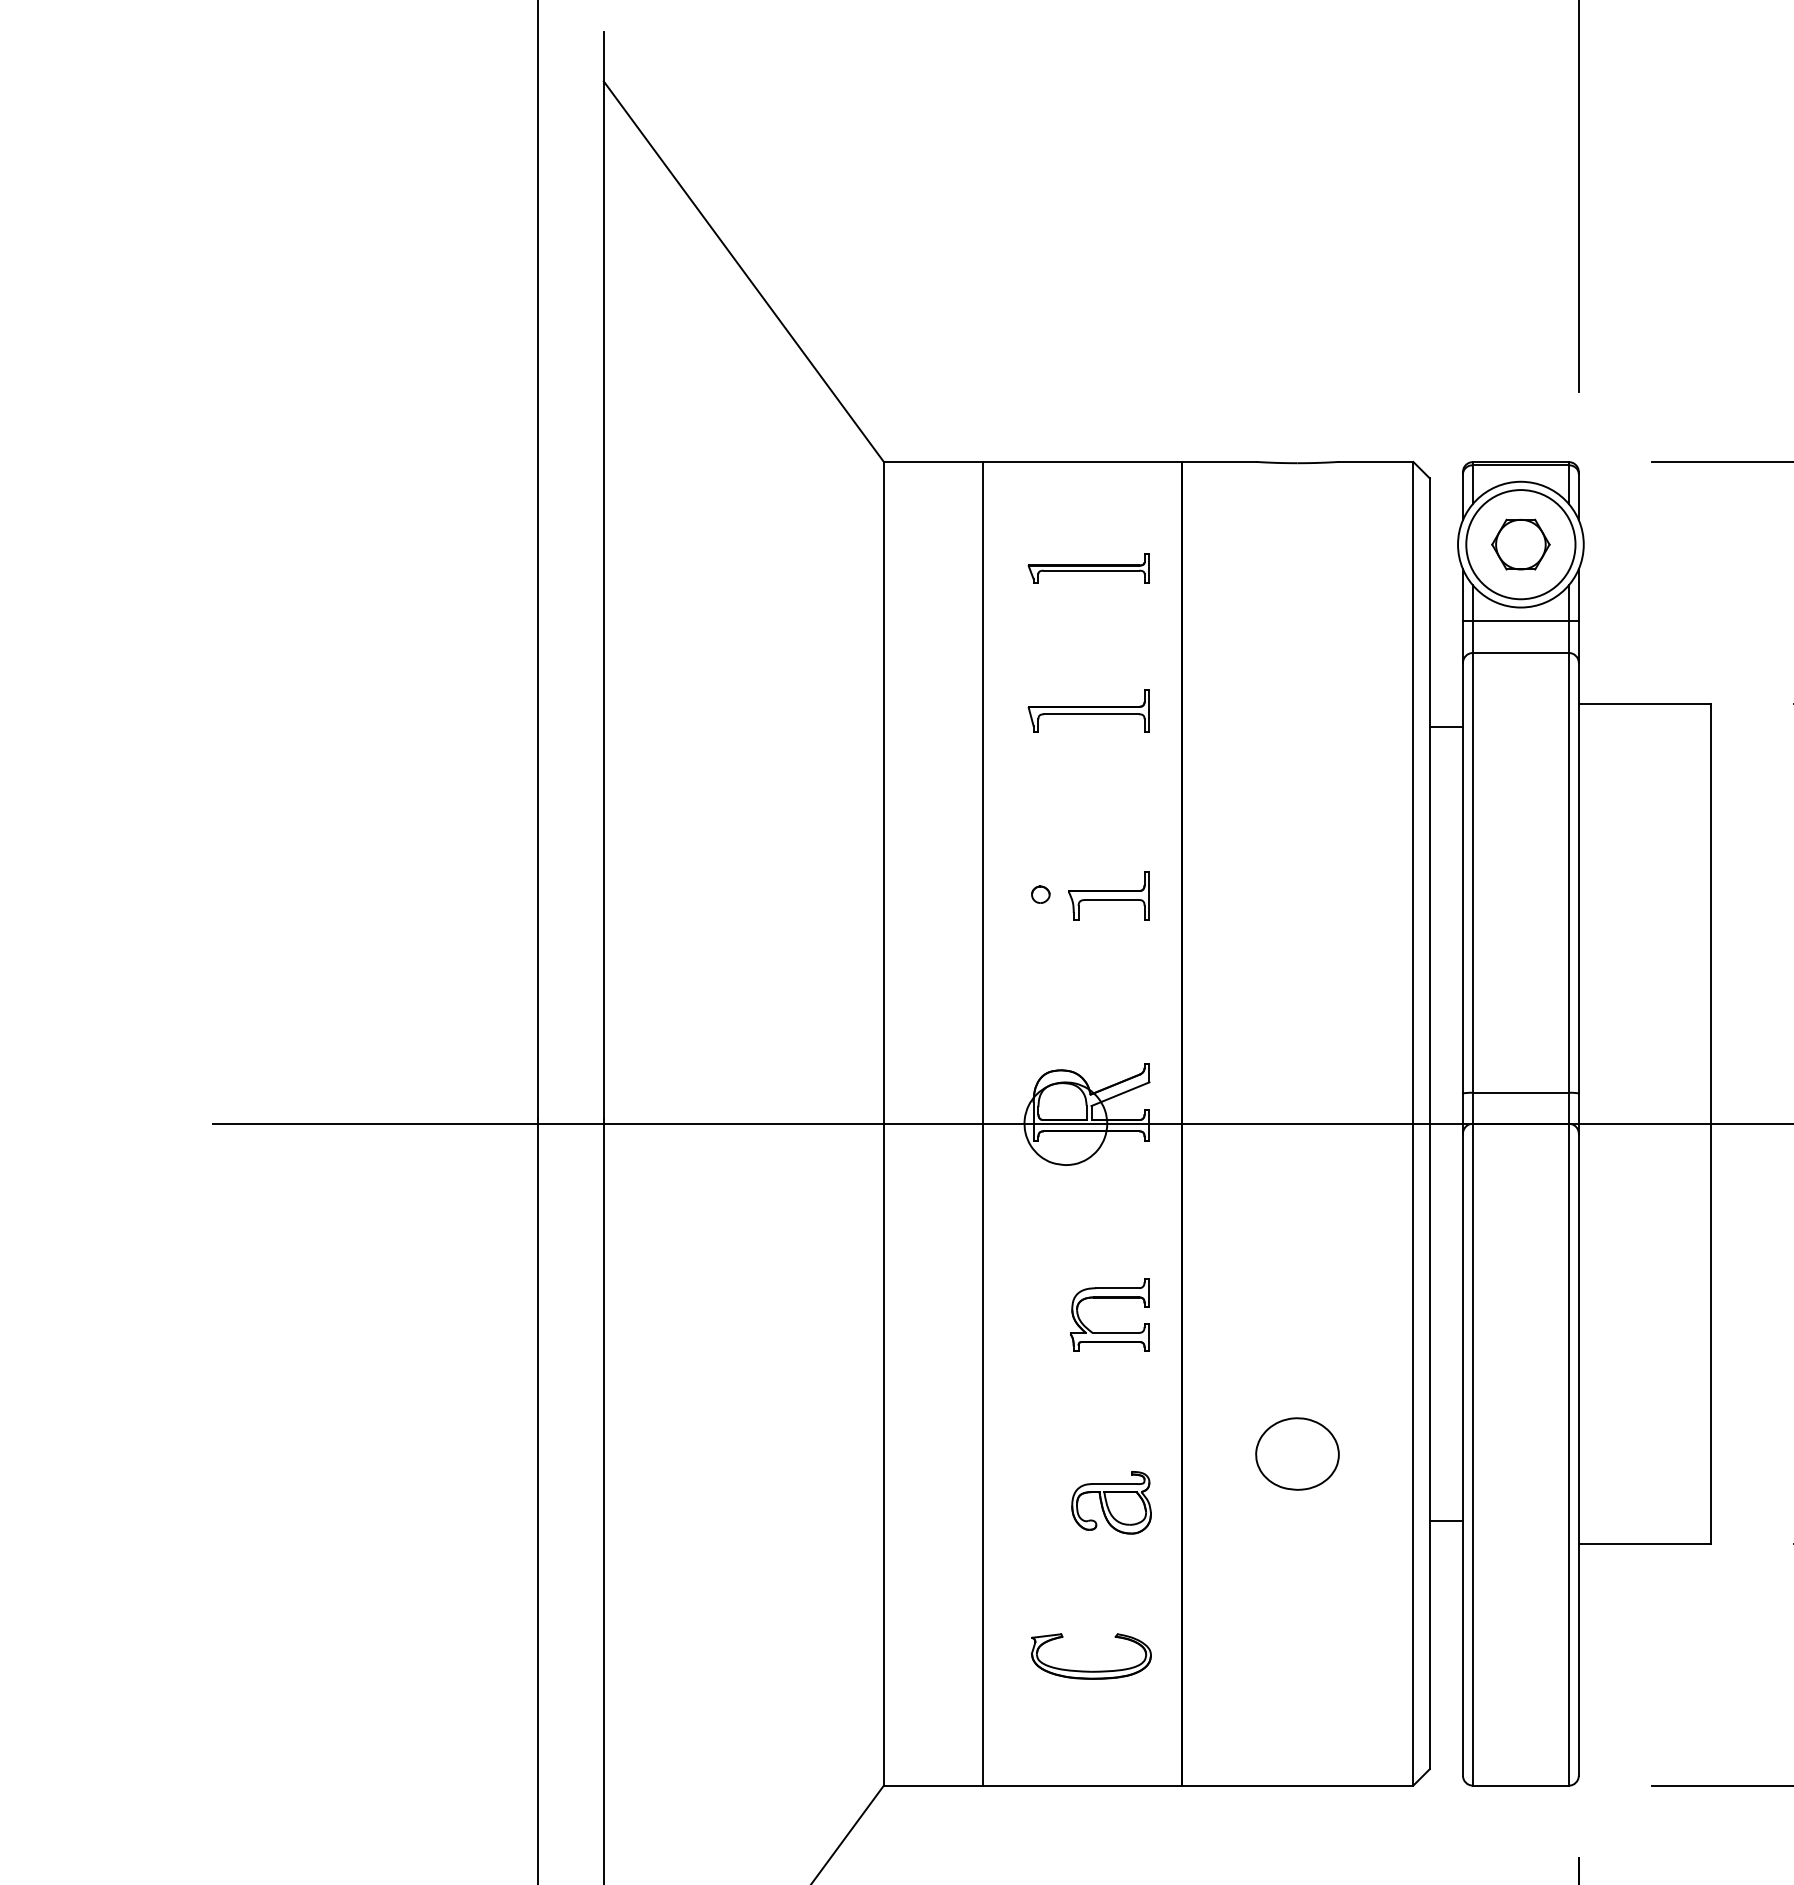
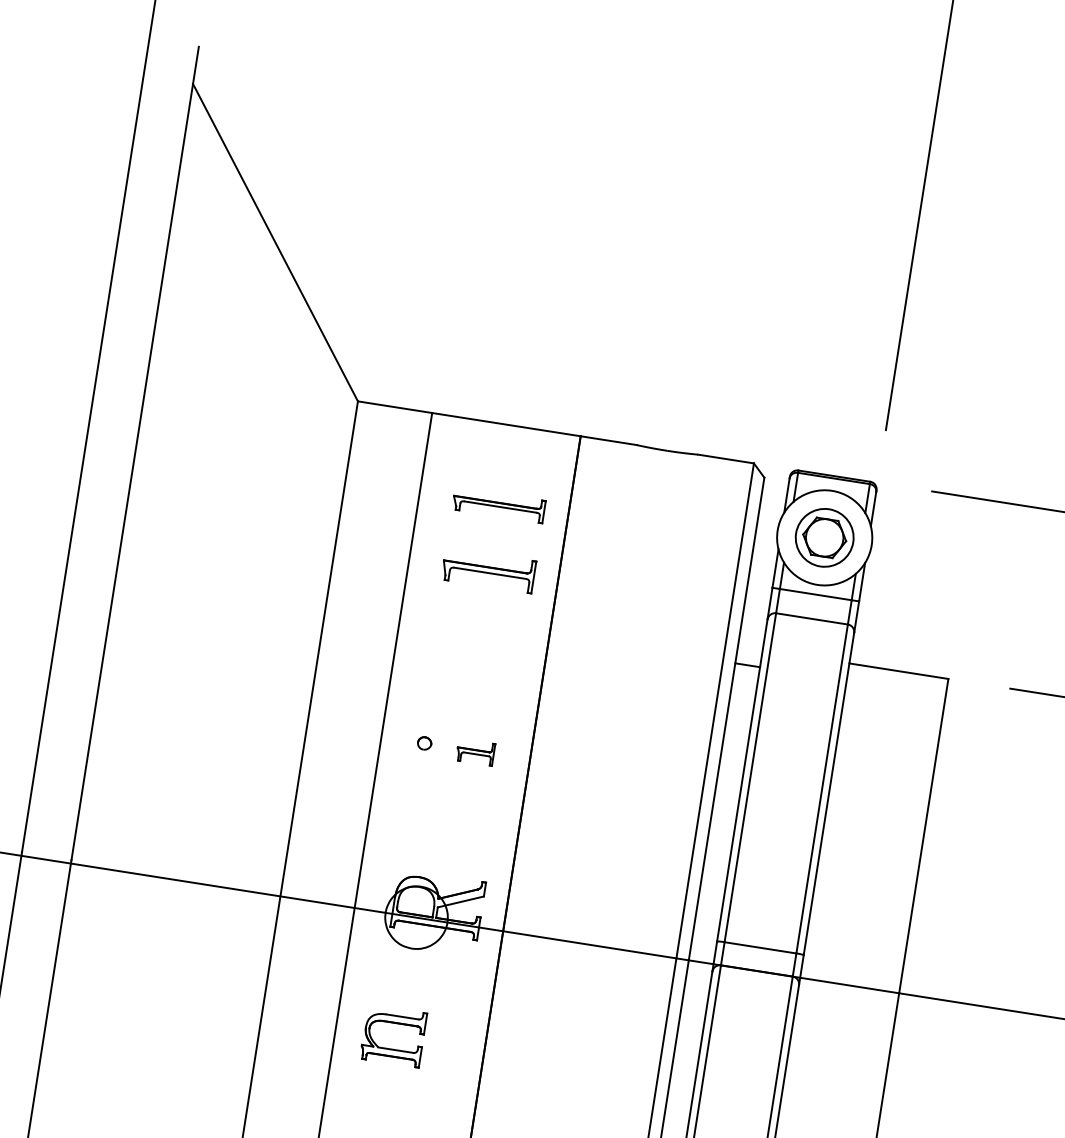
circle: (1520, 544) -> (824, 537), size x0.7
part: (1088, 710) -> (488, 570), moved
part: (1108, 895) -> (475, 751), size x0.6
part: (1109, 1298) -> (395, 1023), moved

